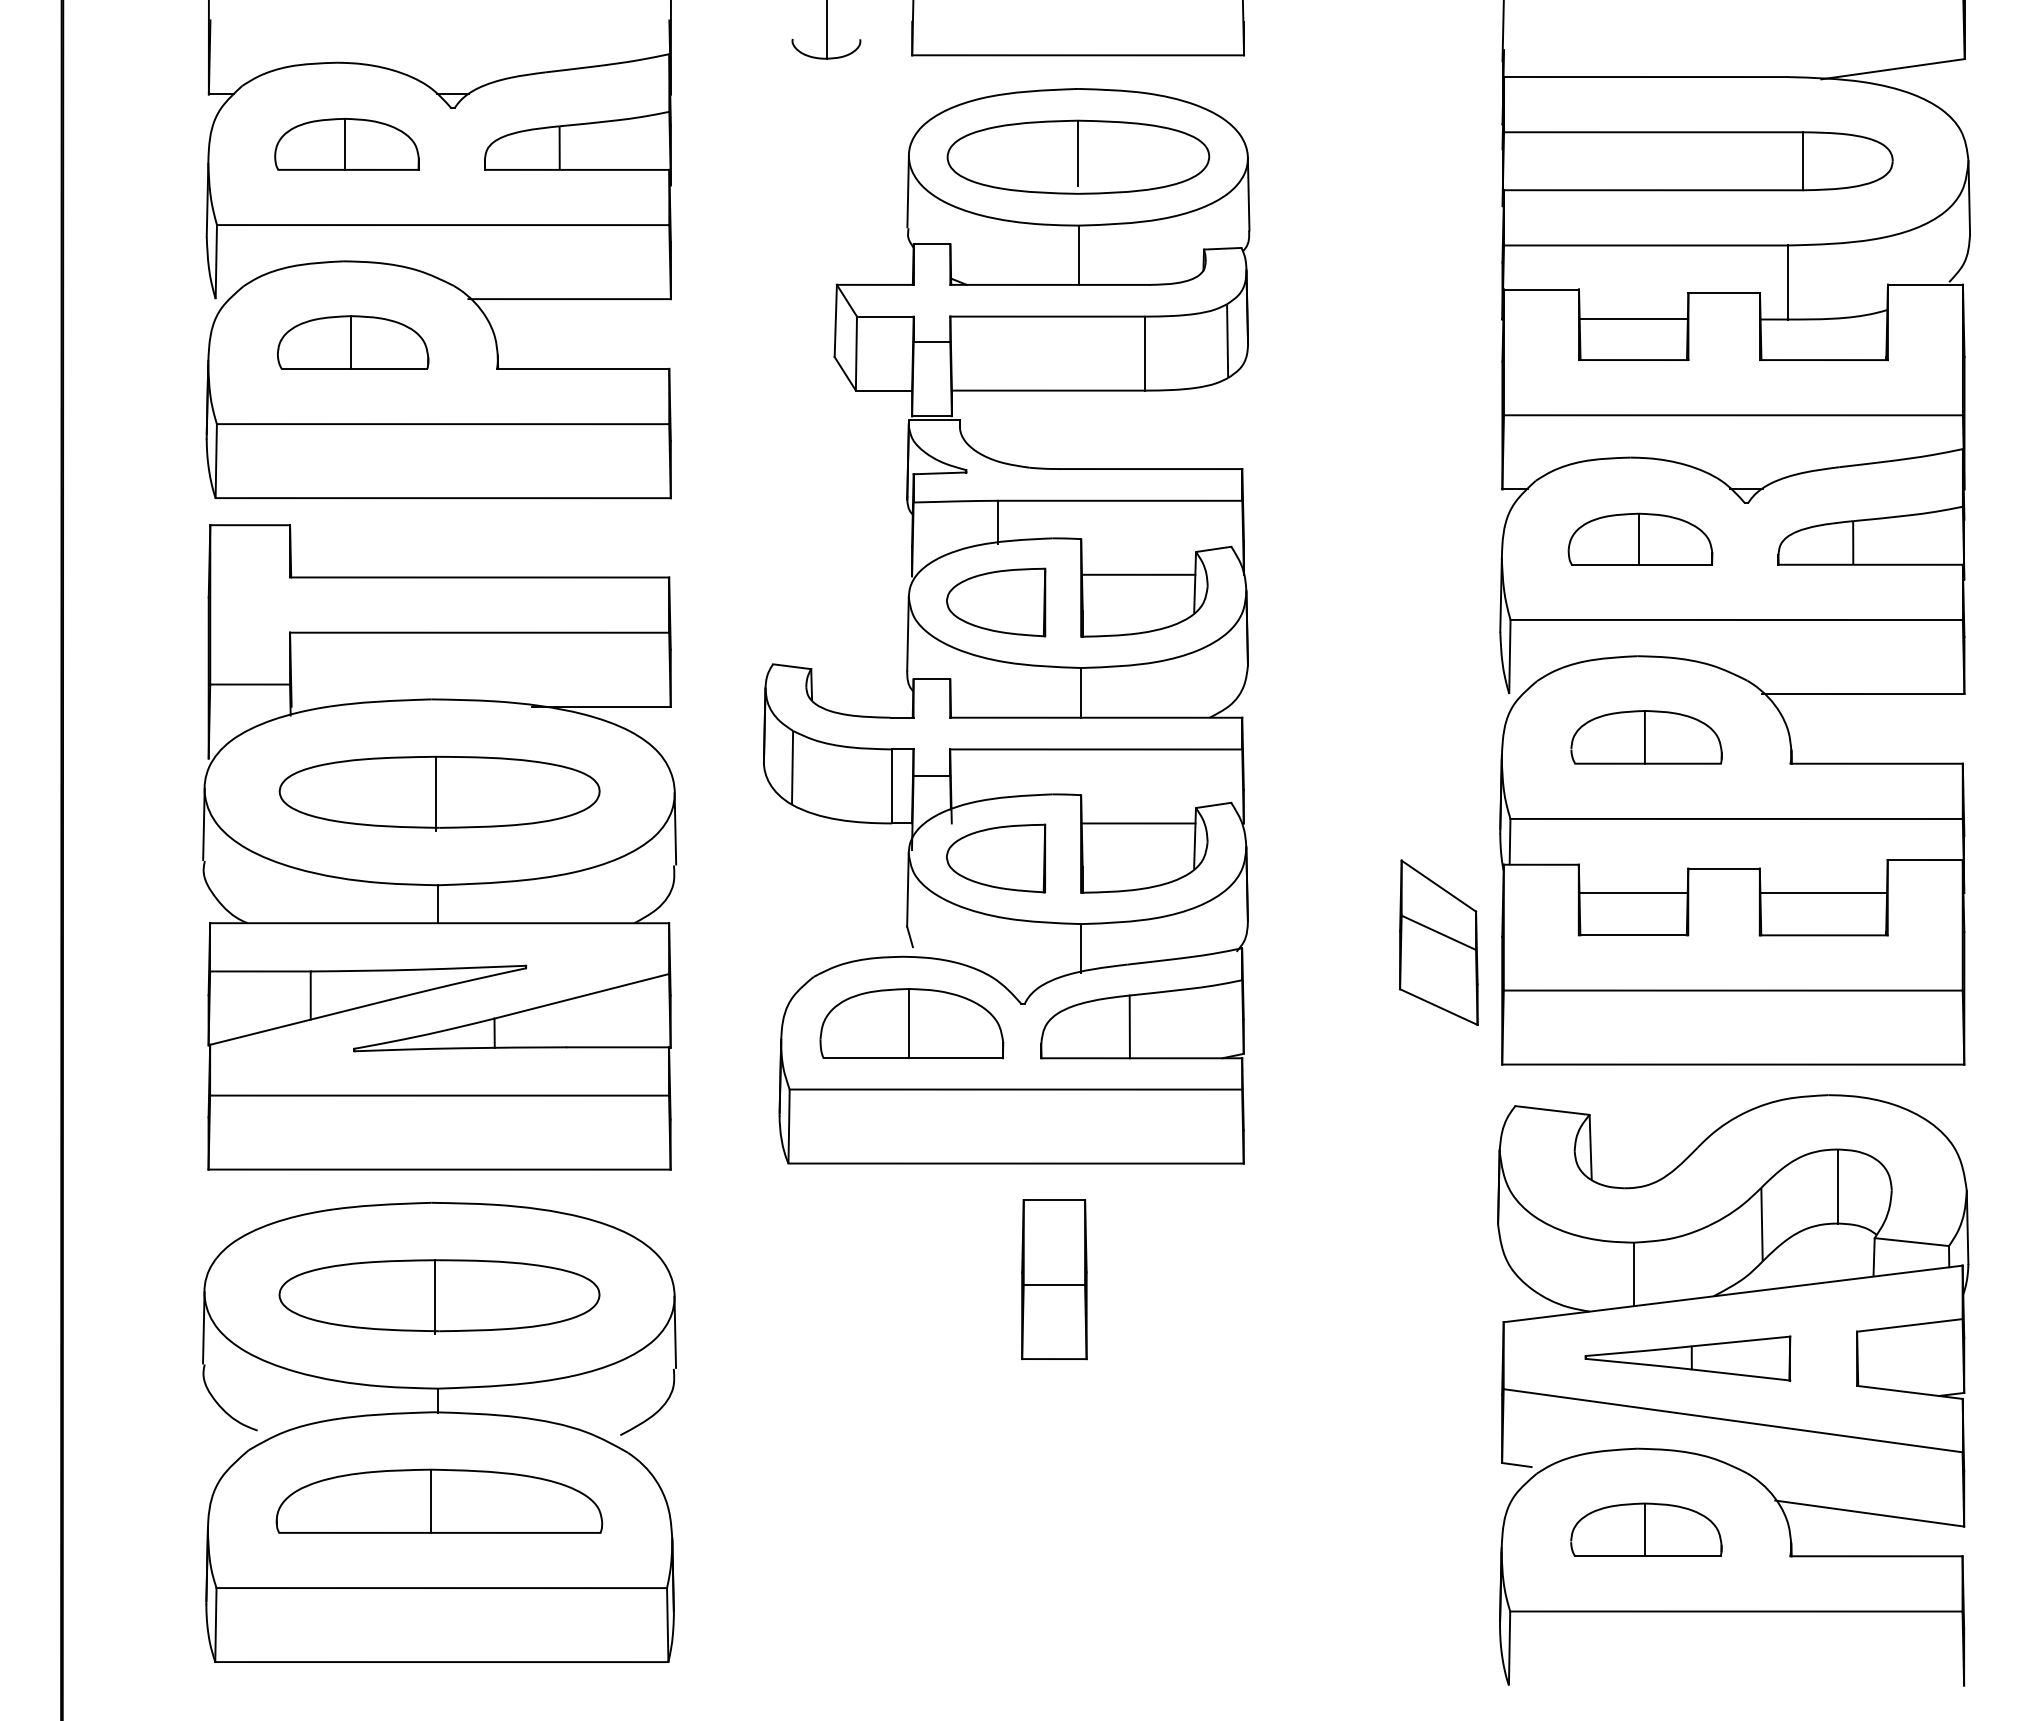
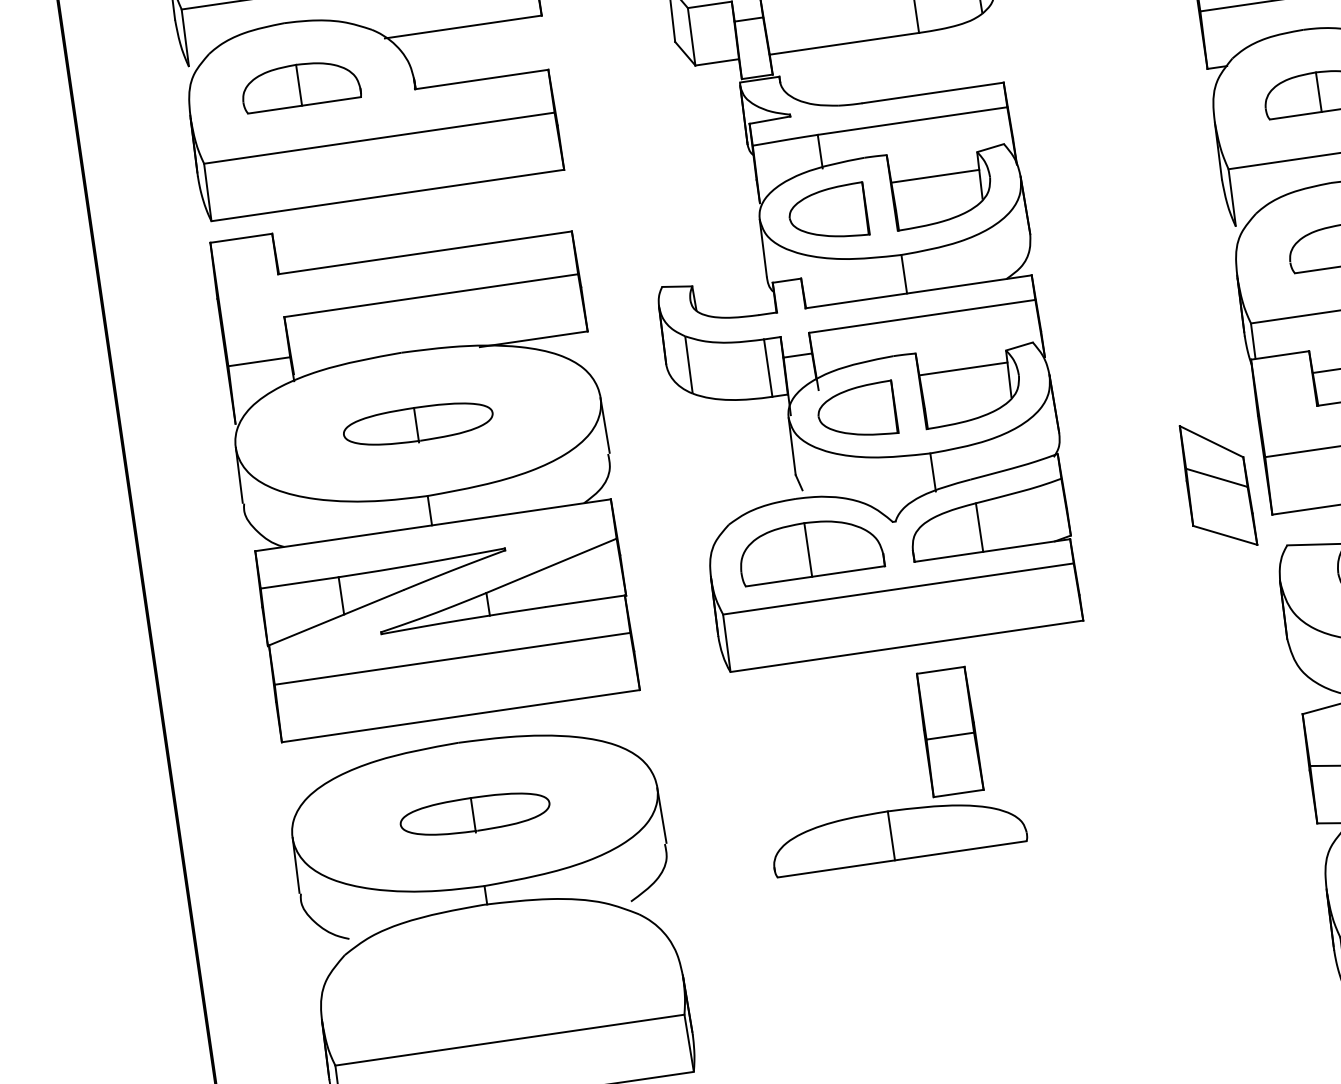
part: (439, 793) -> (418, 424), size x0.6
part: (1438, 942) -> (1217, 485), moved
part: (439, 1296) -> (475, 814), size x0.6
part: (439, 1500) -> (898, 834), moved

